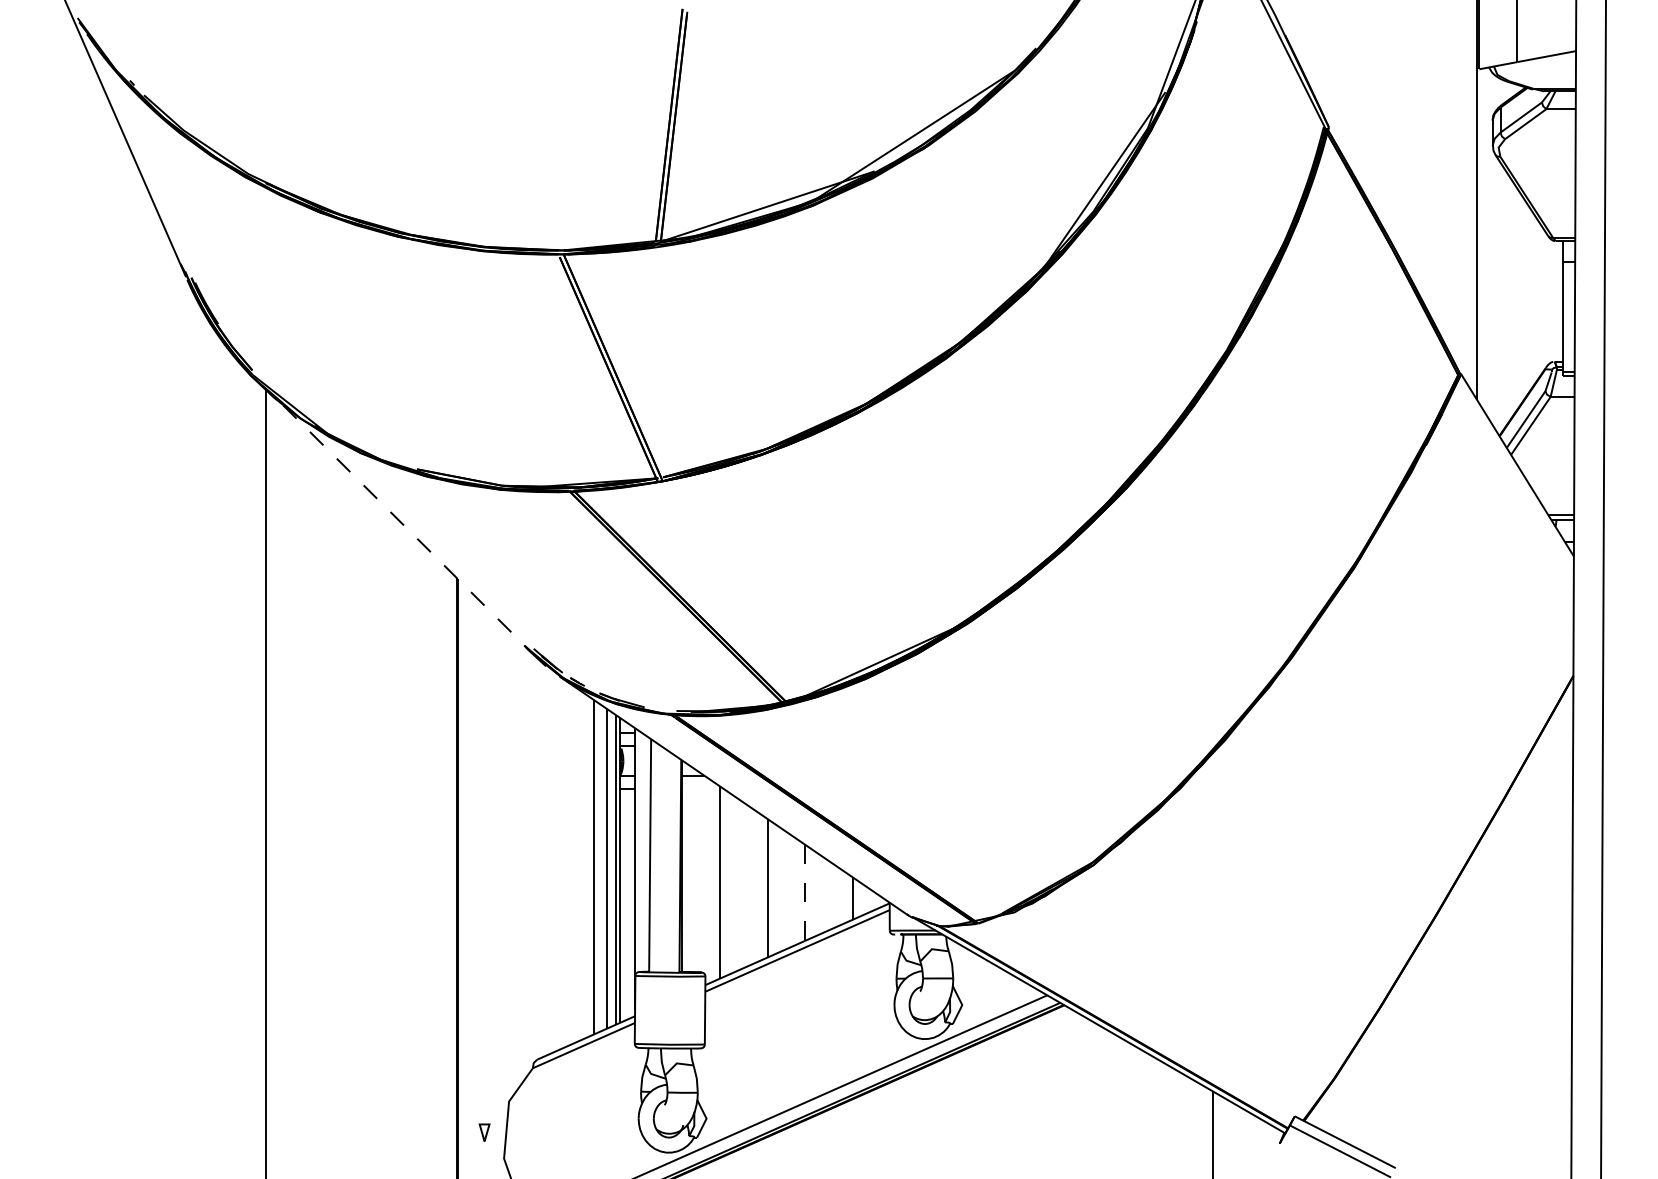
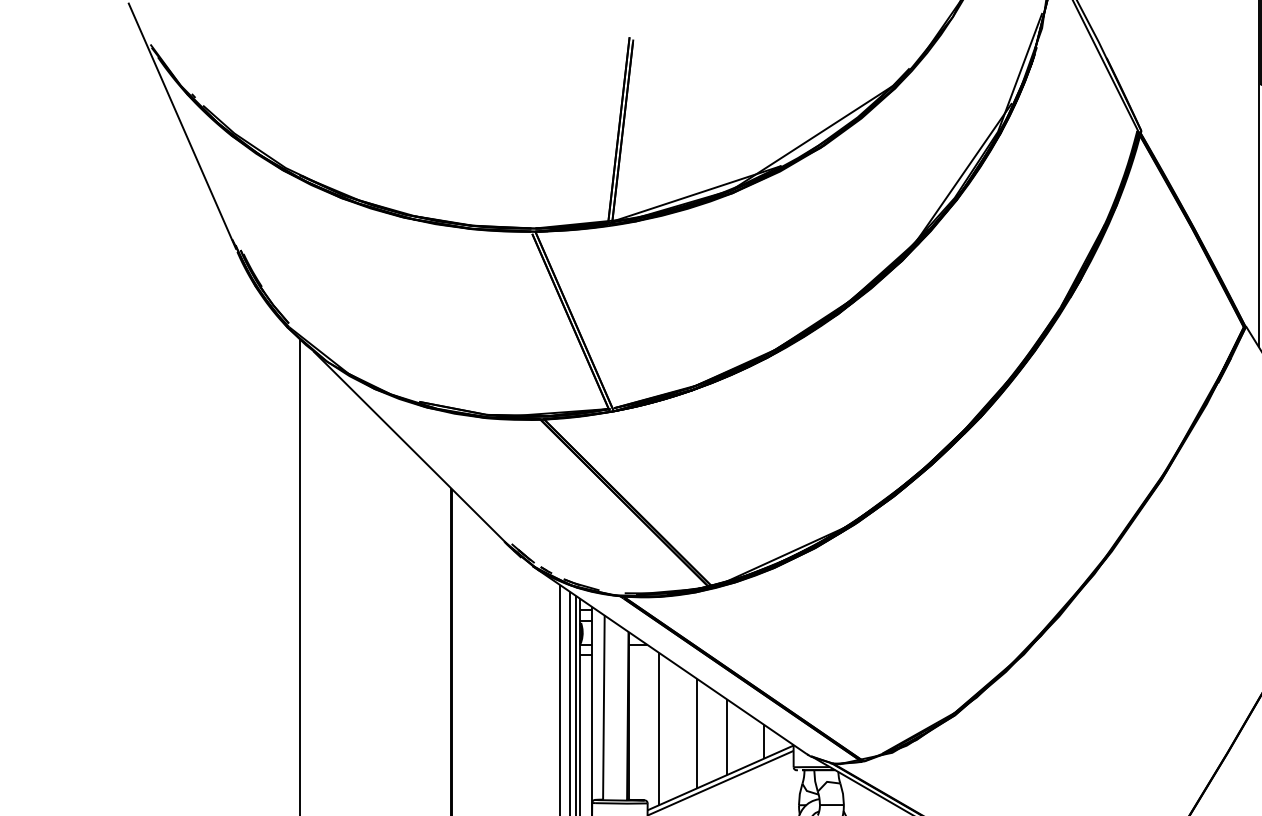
line: (407, 529) -> (411, 449), dashed -> solid
line: (805, 892) -> (726, 736), dashed -> solid

